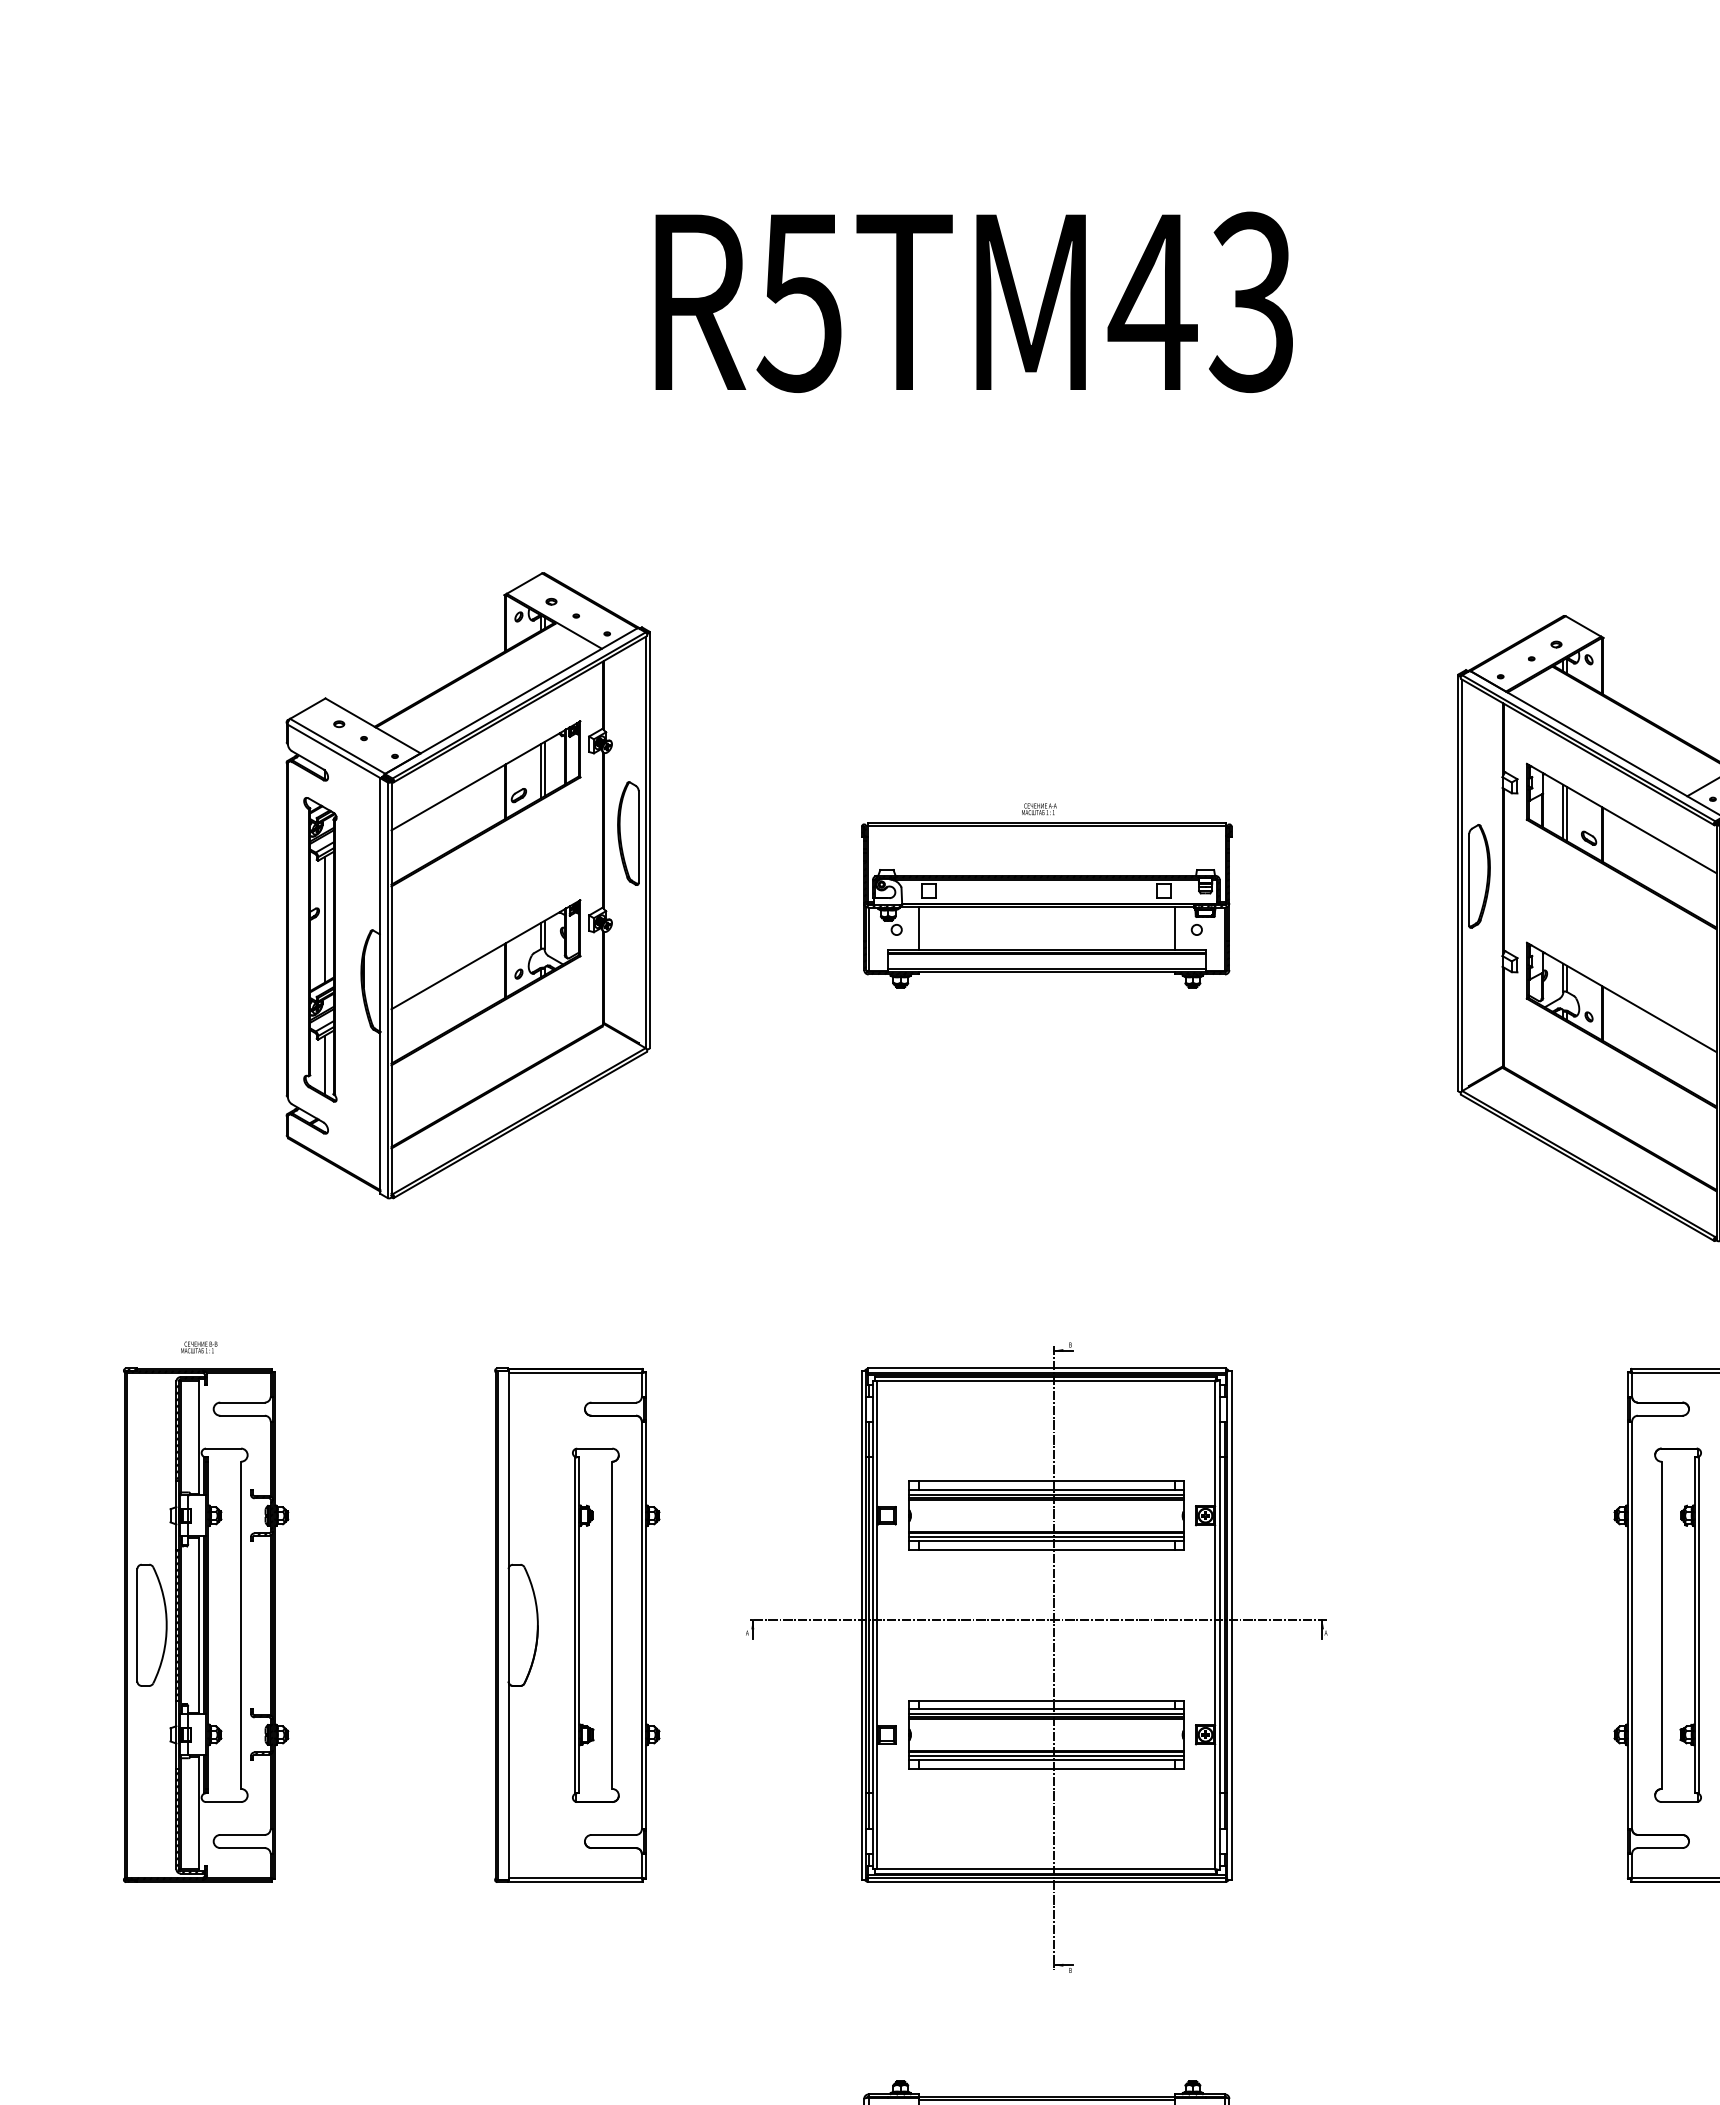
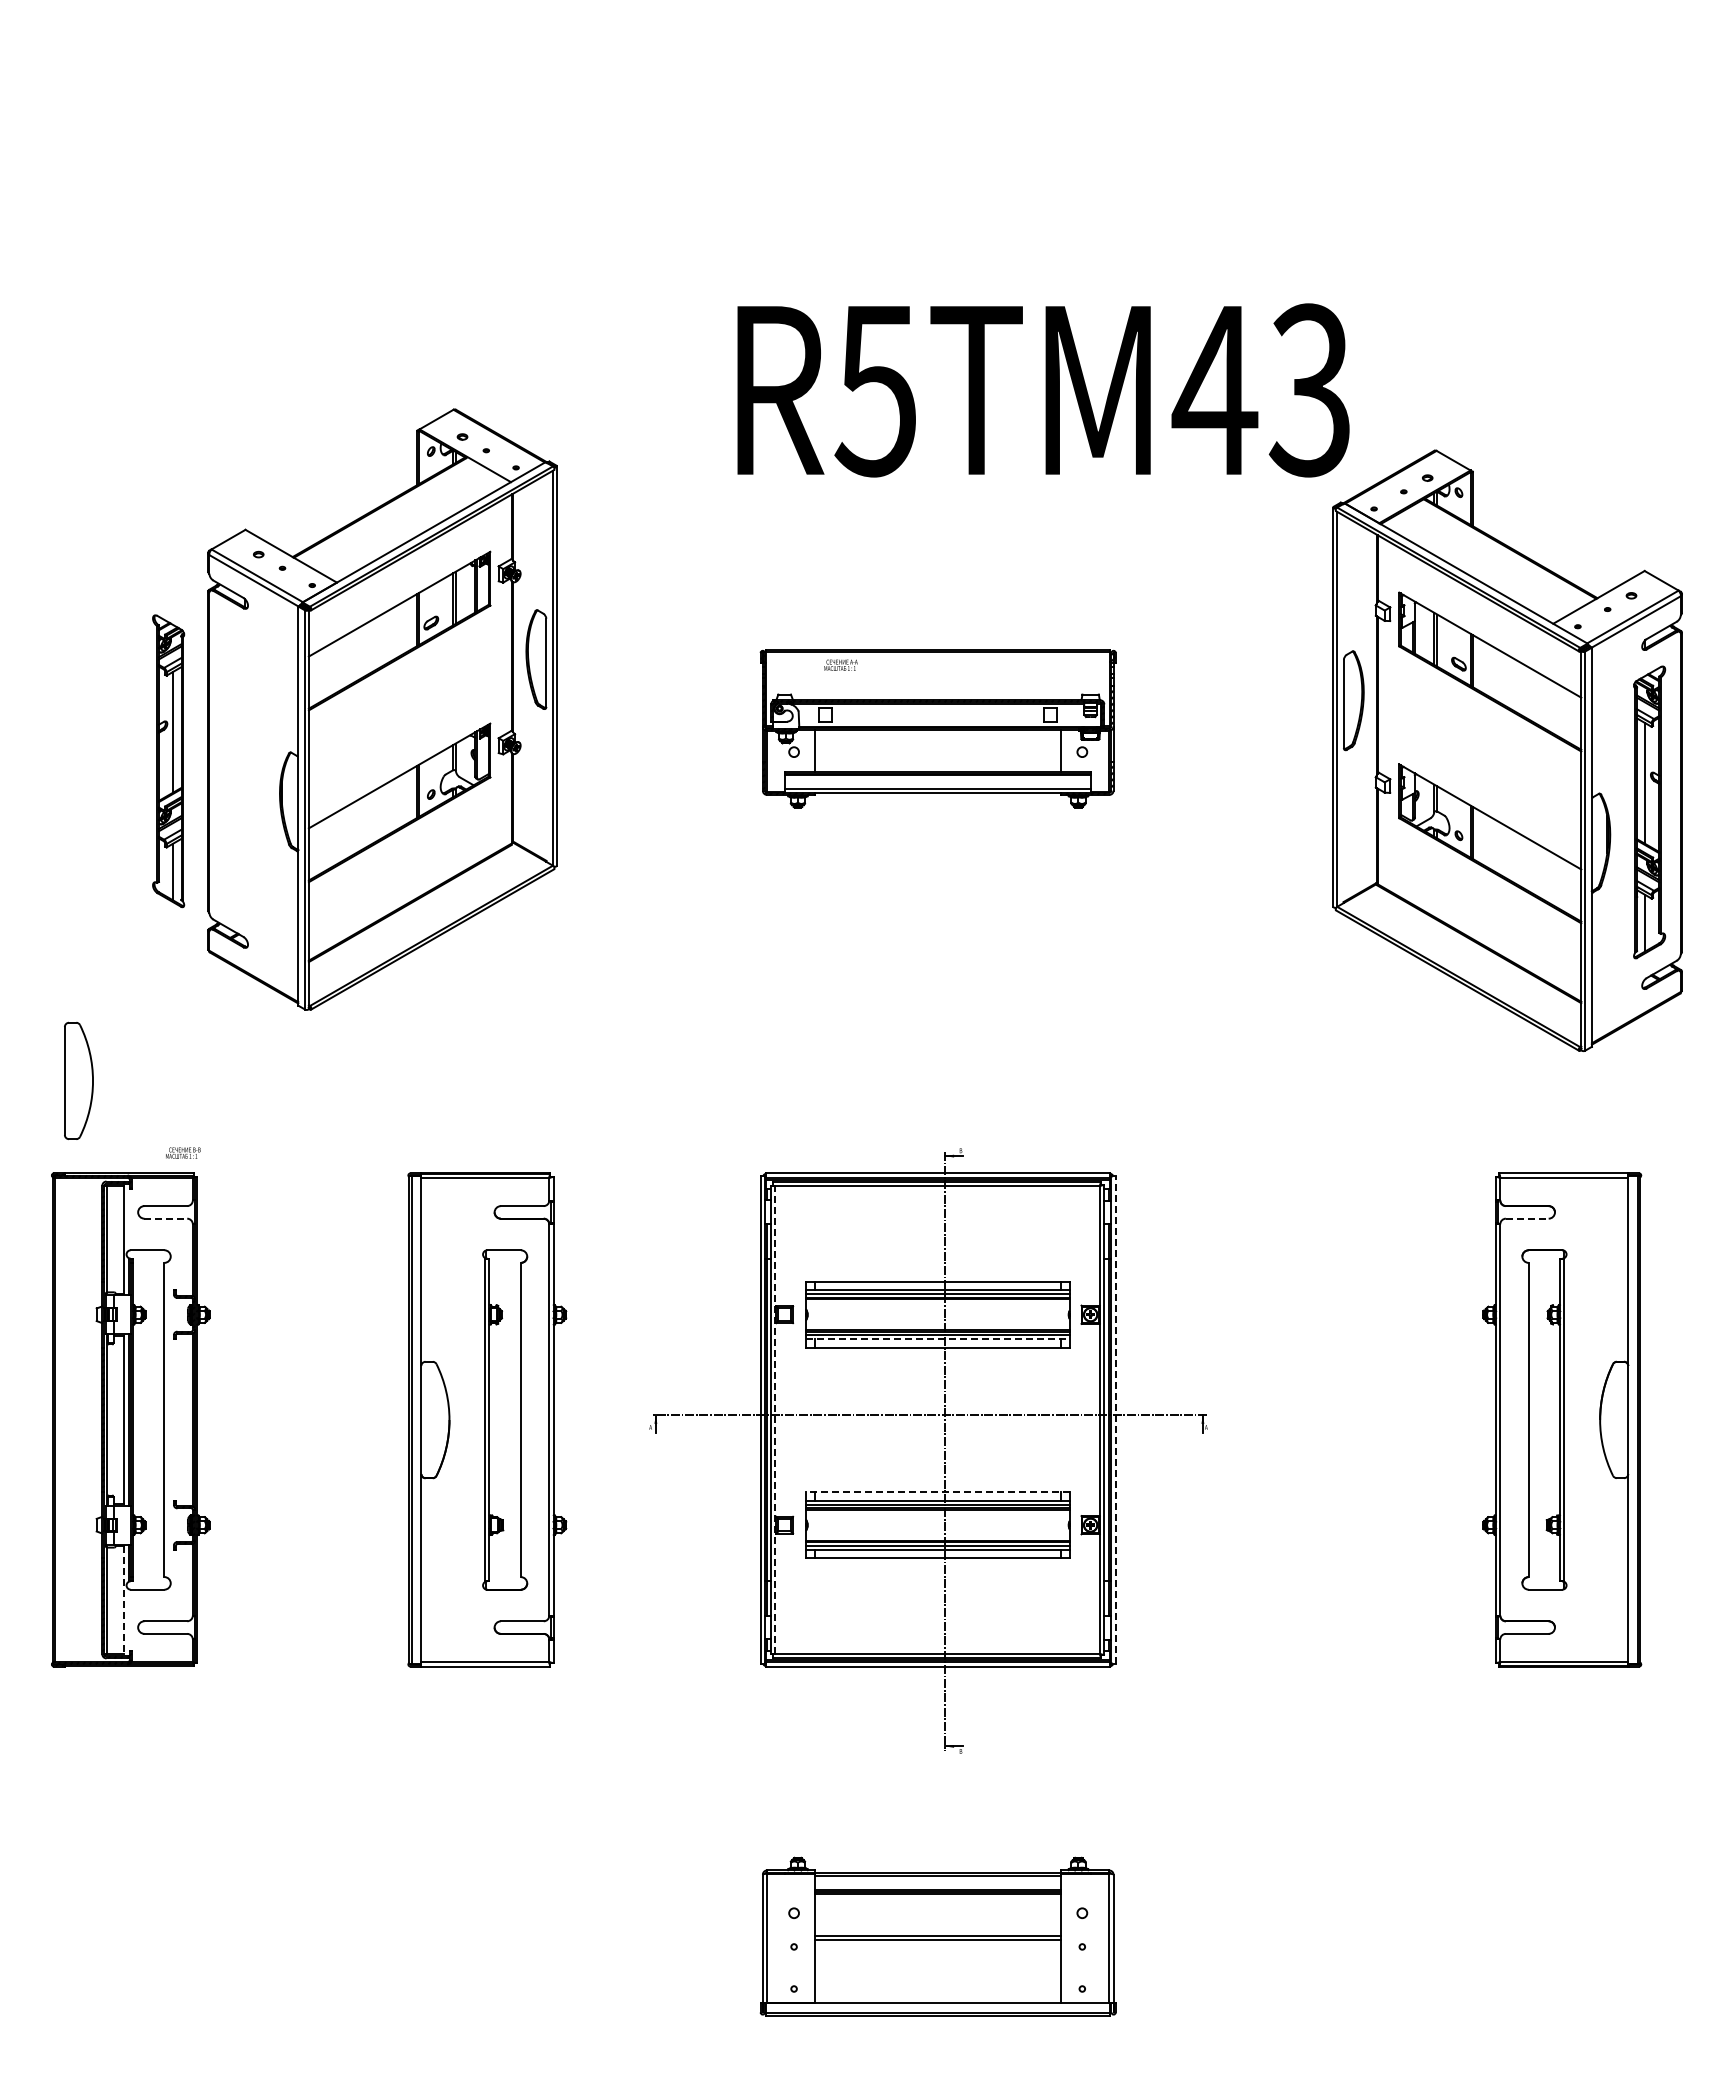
text: (974, 302) -> (1043, 390), moved
text: (1038, 808) -> (840, 664), moved
part: (320, 950) -> (168, 761), moved
text: (199, 1346) -> (183, 1152), moved
line: (243, 1415) -> (166, 1218), solid -> dashed
line: (1660, 1415) -> (1527, 1218), solid -> dashed
line: (1046, 1541) -> (937, 1339), solid -> dashed
part: (151, 1624) -> (78, 1080), moved
line: (877, 1624) -> (775, 1419), solid -> dashed
line: (1231, 1624) -> (1115, 1419), solid -> dashed
line: (1046, 1700) -> (937, 1492), solid -> dashed
line: (198, 1813) -> (123, 1600), solid -> dashed

